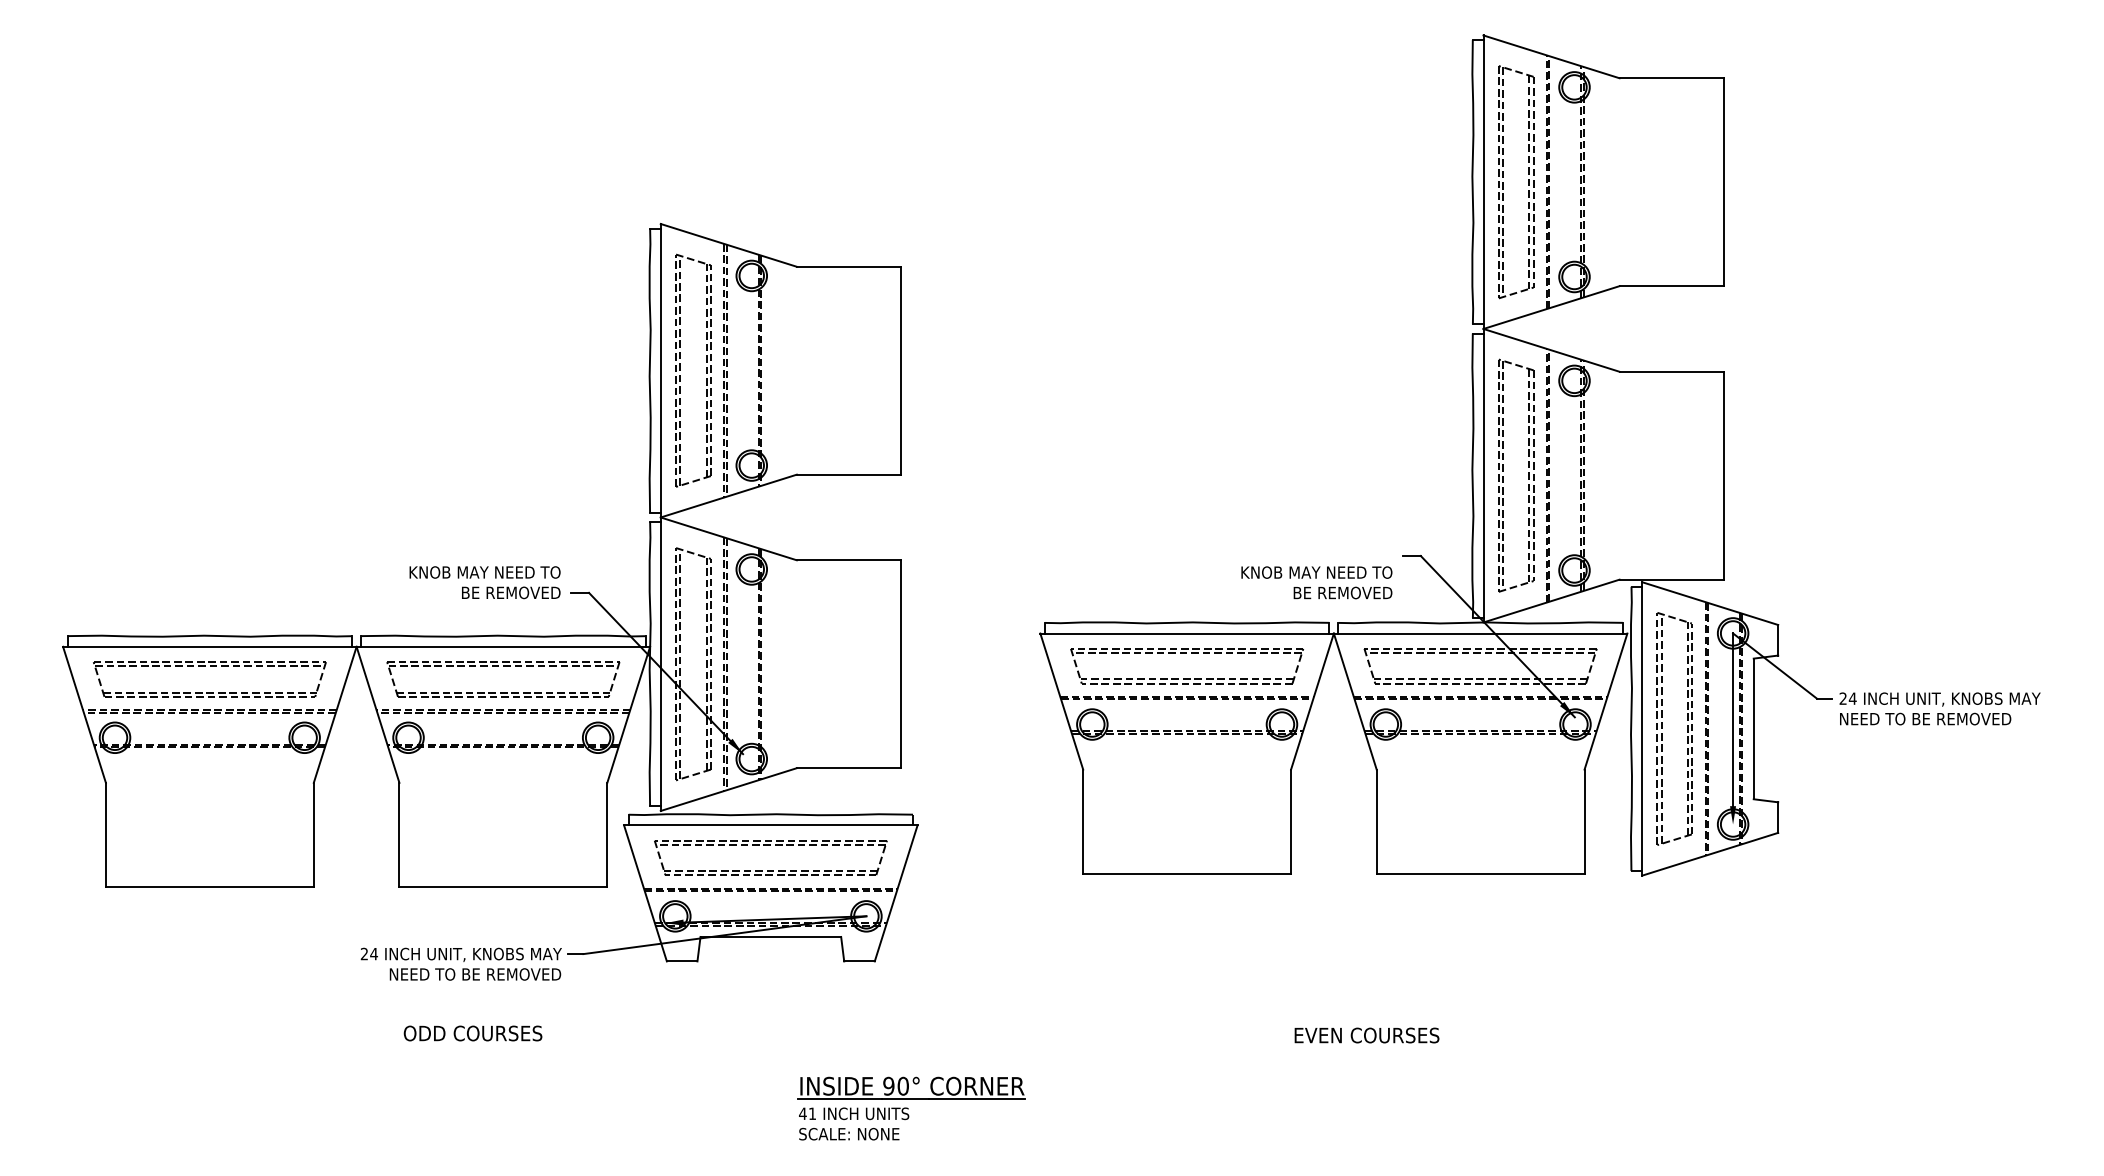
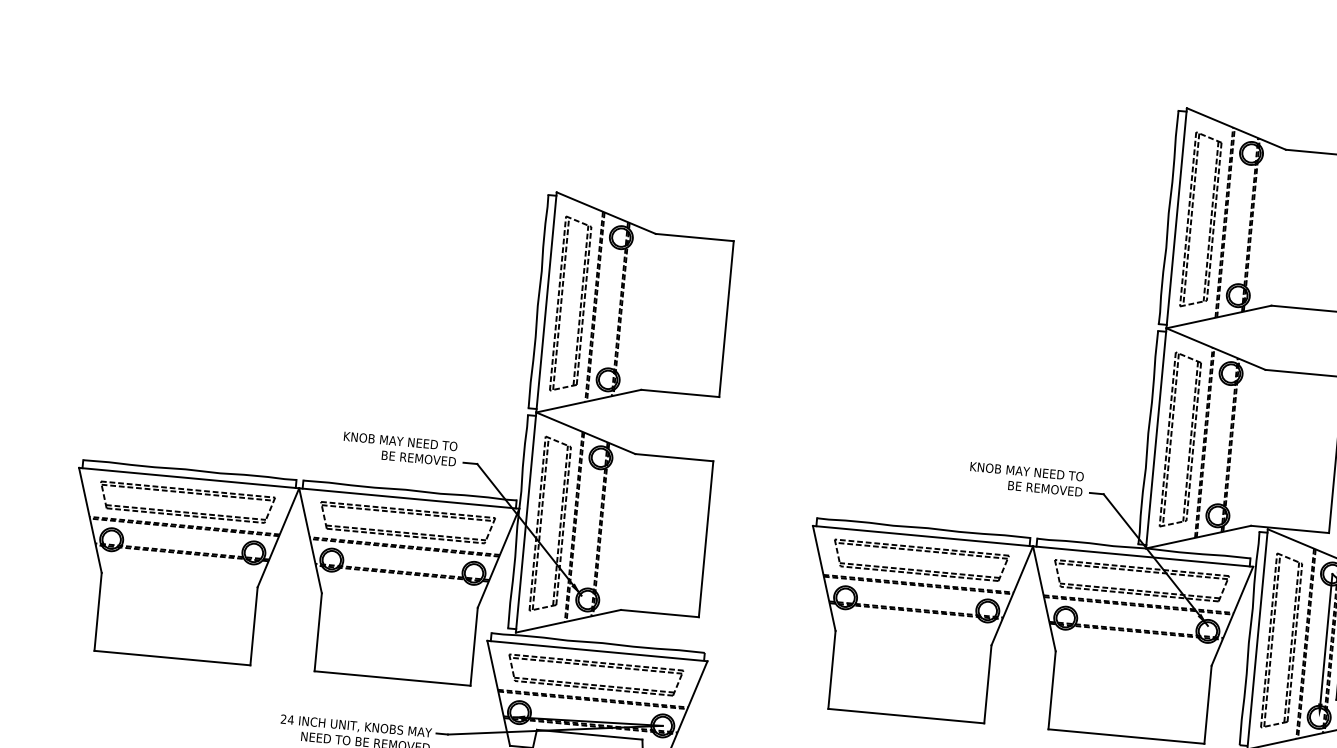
text: (1316, 582) -> (1026, 479), moved

